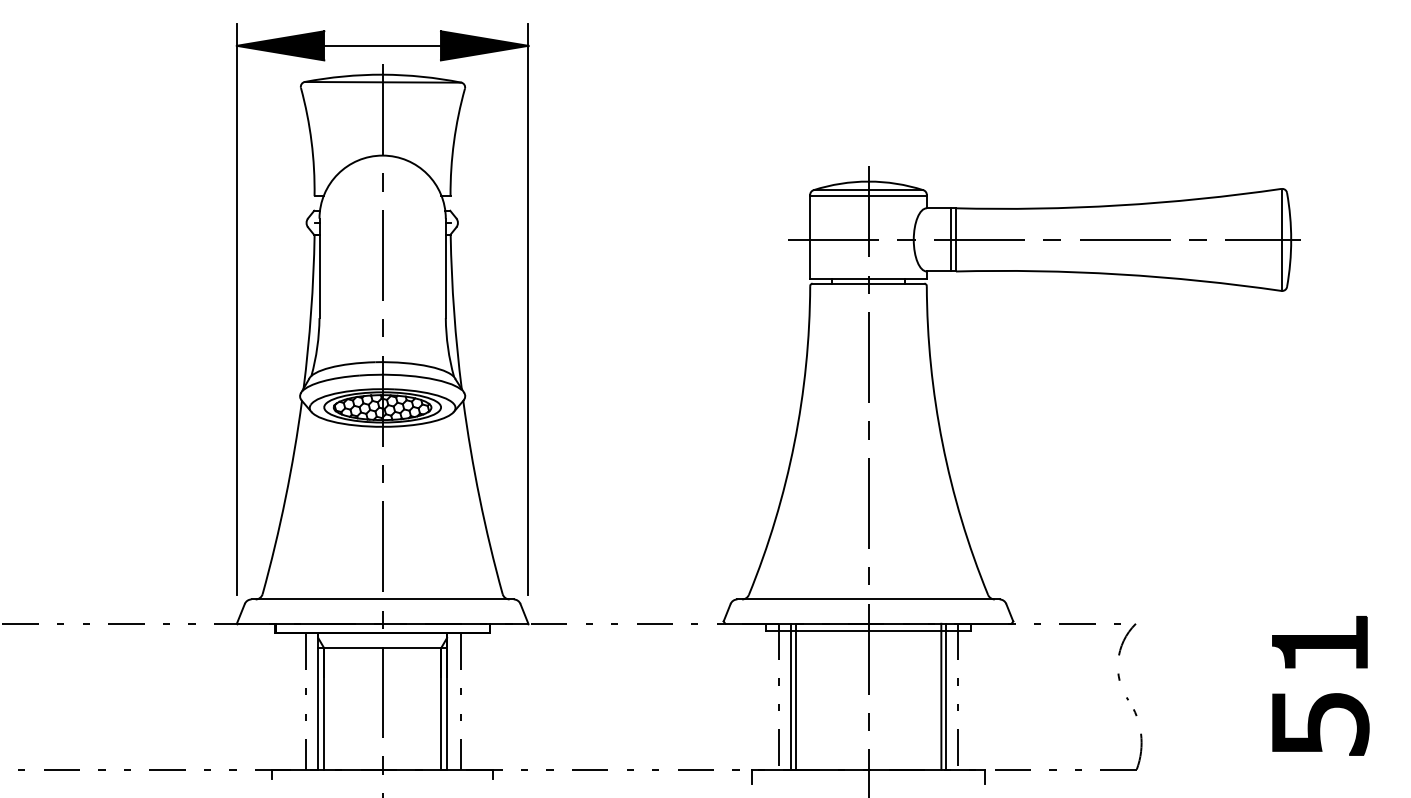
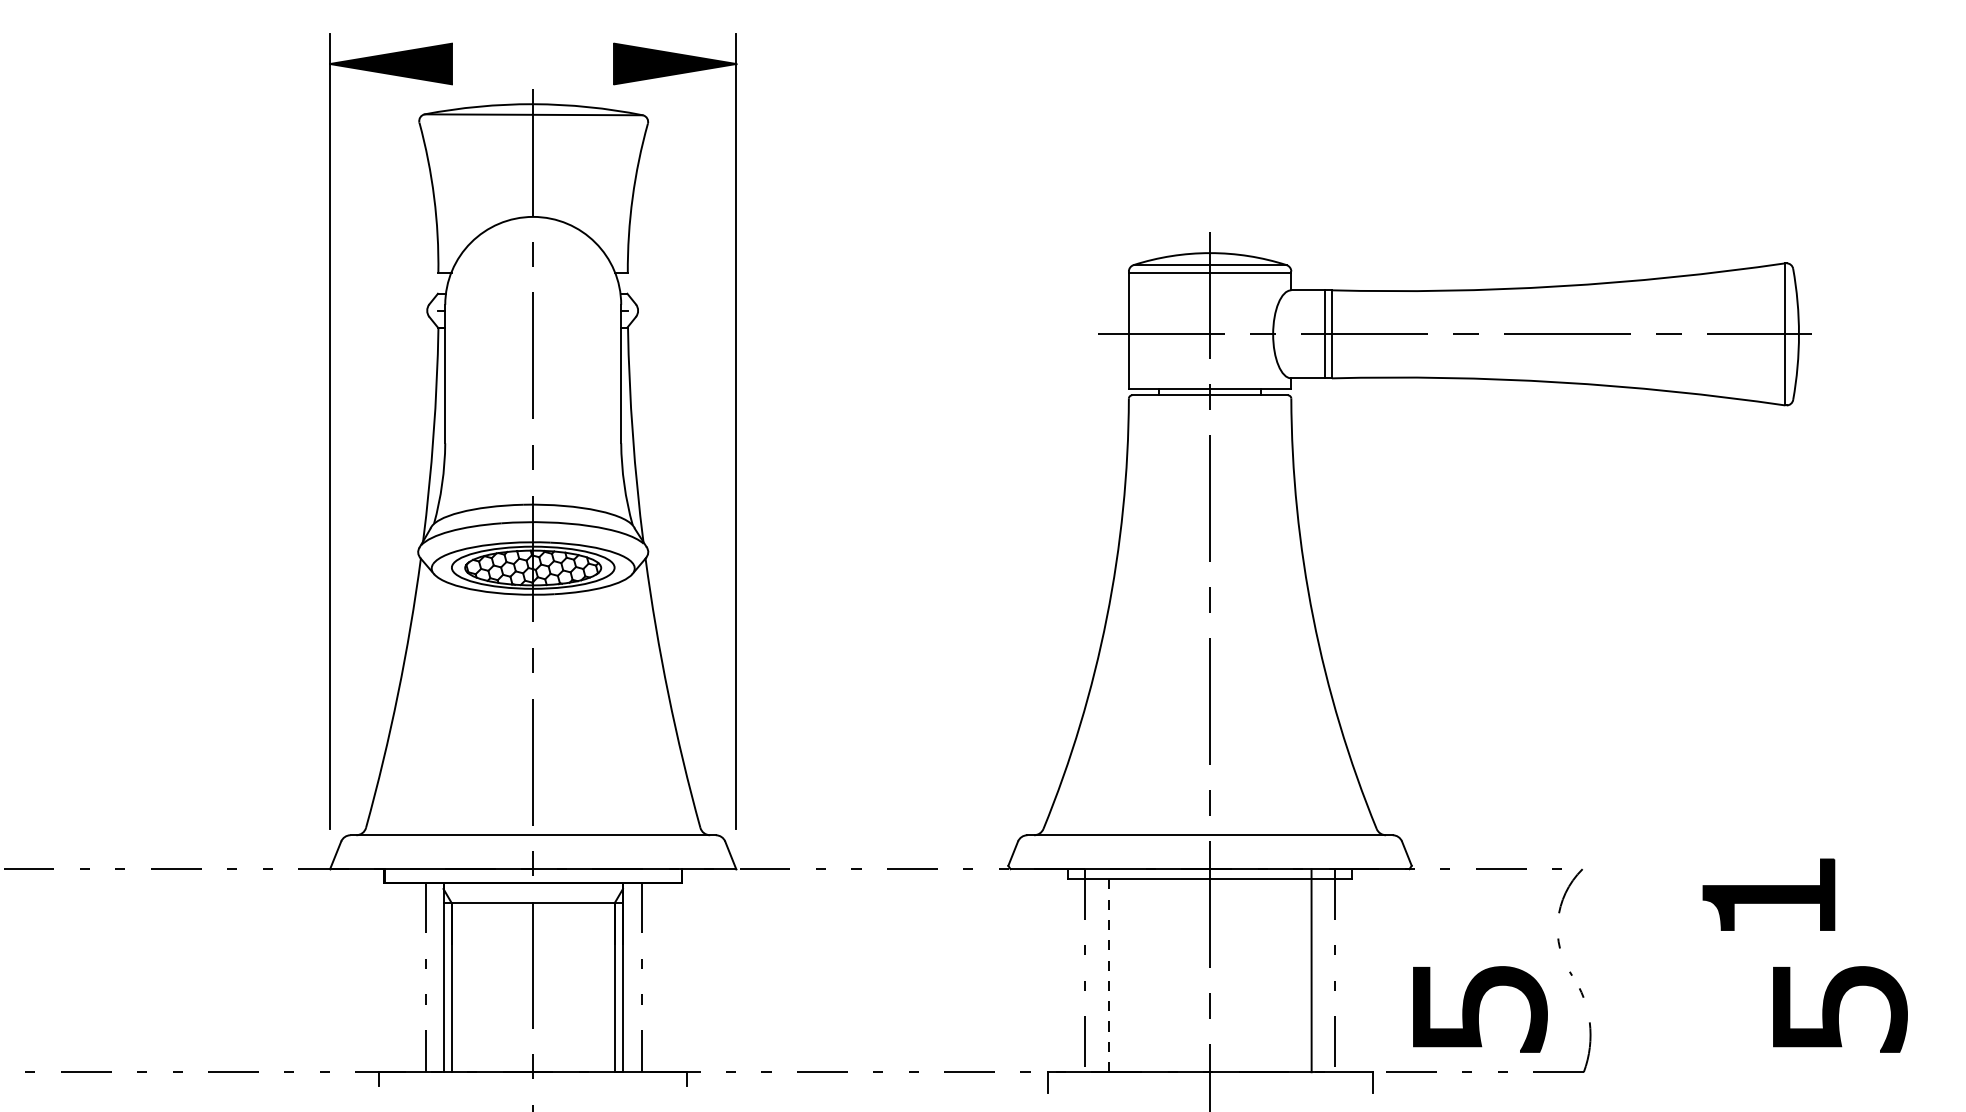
line: (382, 46) -> (532, 64), removed
part: (1319, 641) -> (1768, 894), moved
line: (790, 696) -> (1101, 970), removed
line: (795, 696) -> (1108, 970), solid -> dashed
line: (946, 696) -> (1318, 970), removed
part: (1062, 724) -> (1480, 1009), added

